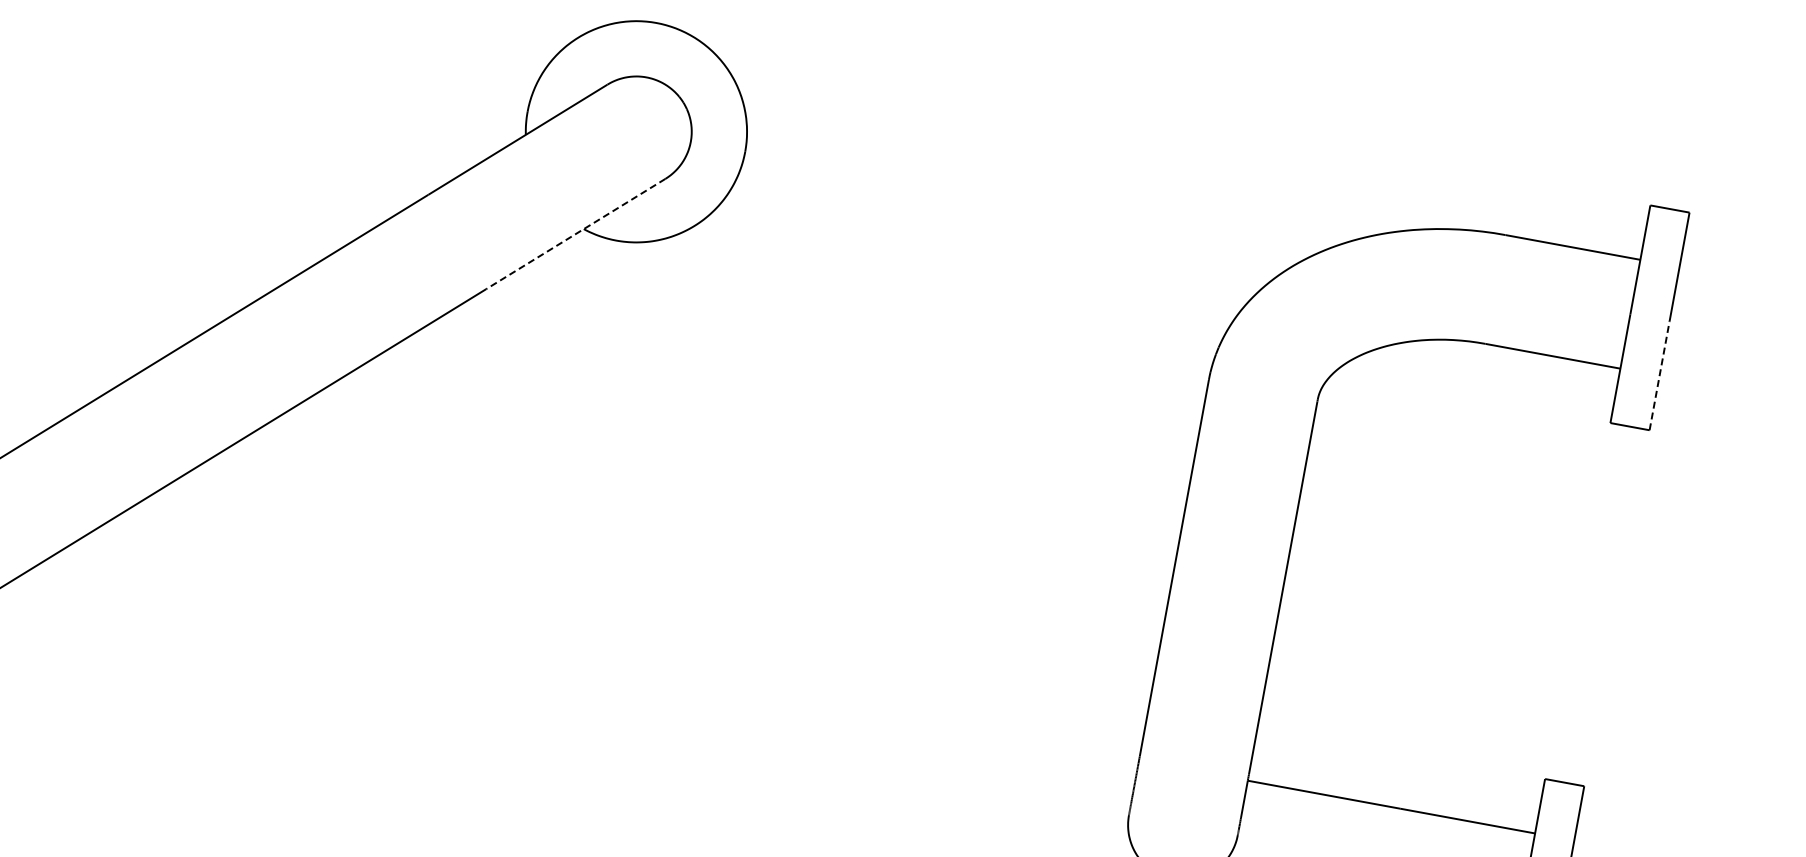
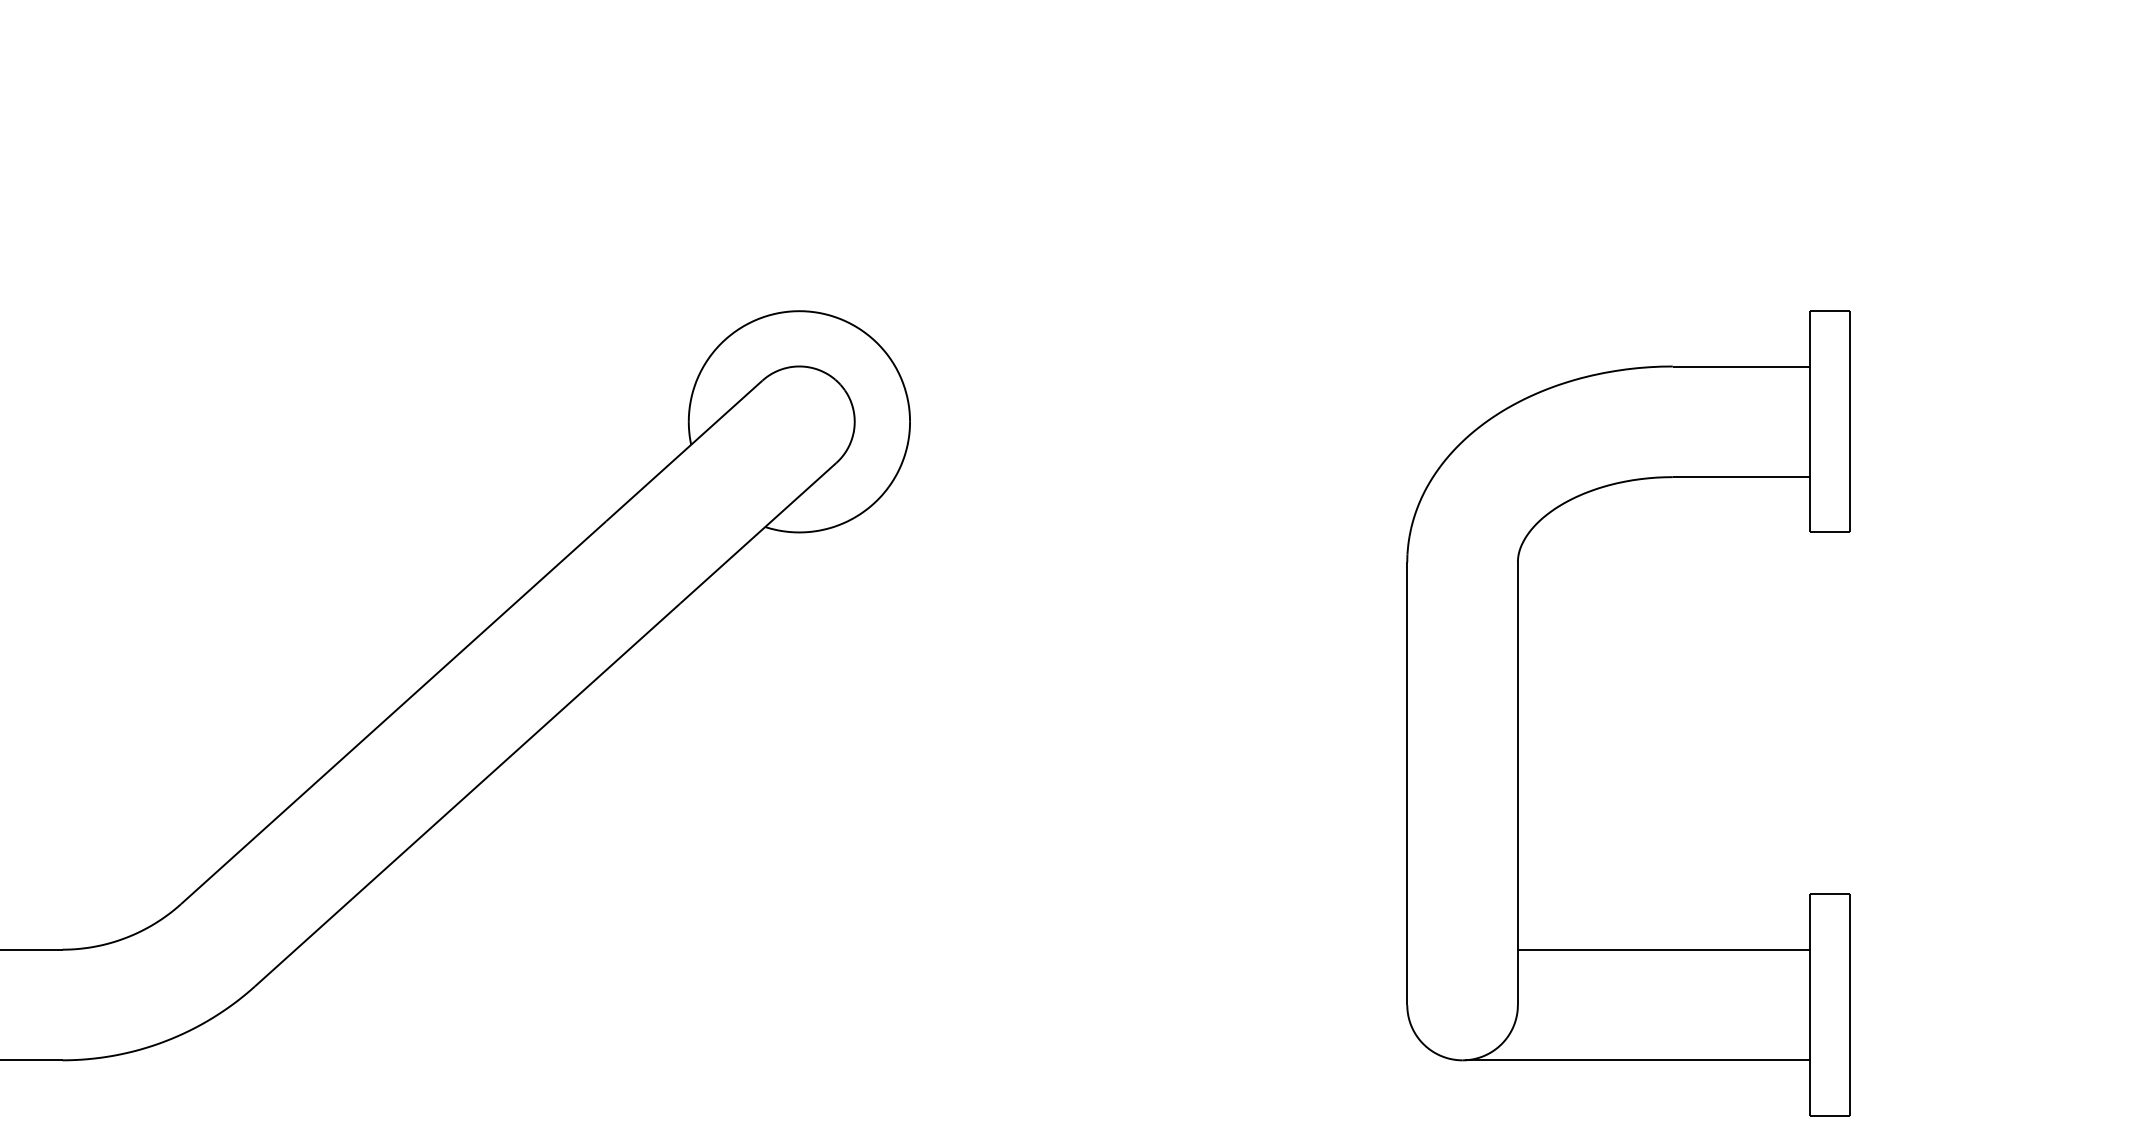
line: (575, 234) -> (757, 533), dashed -> solid
line: (1659, 375) -> (1849, 476), dashed -> solid

